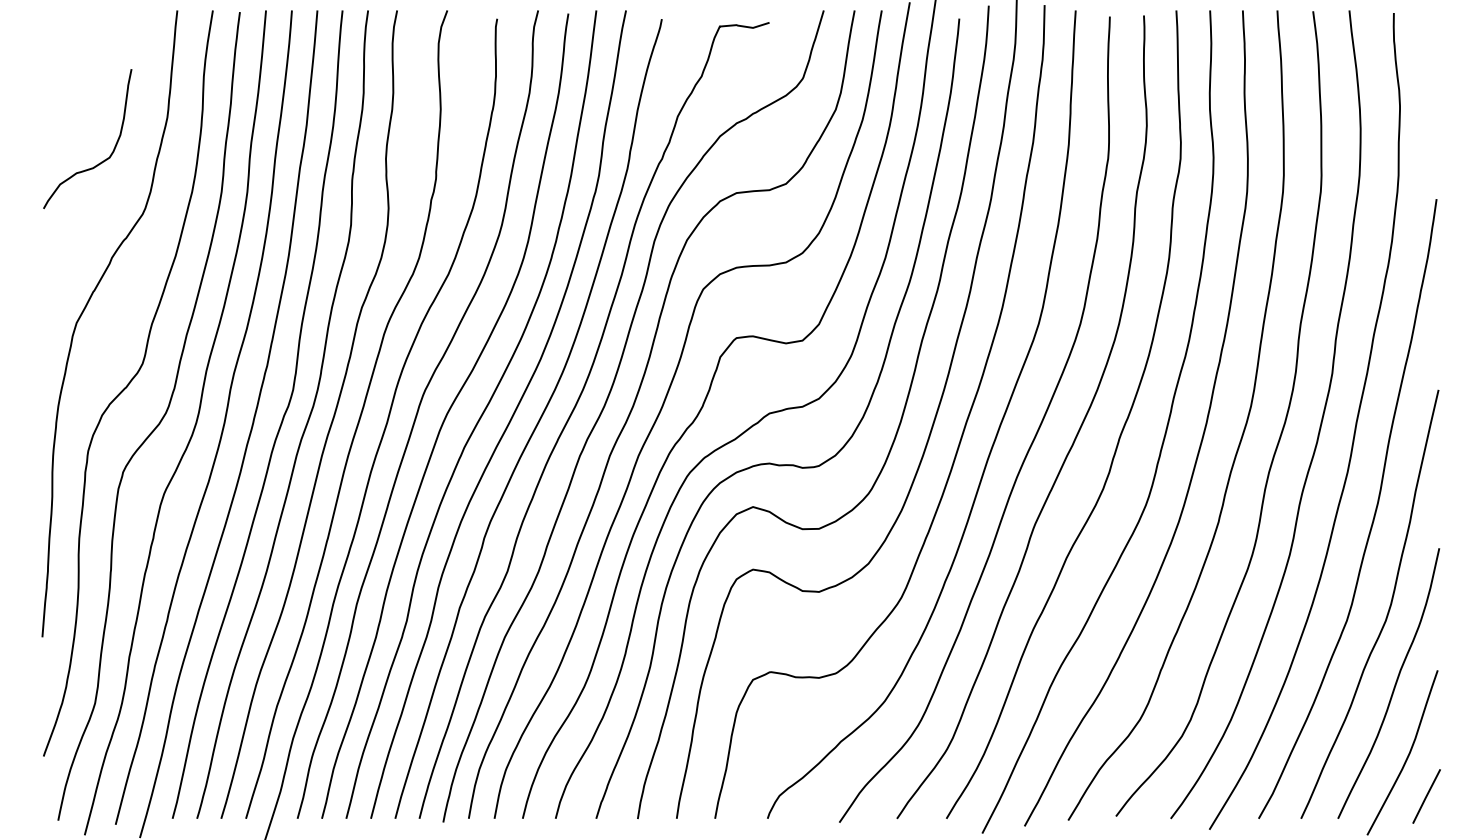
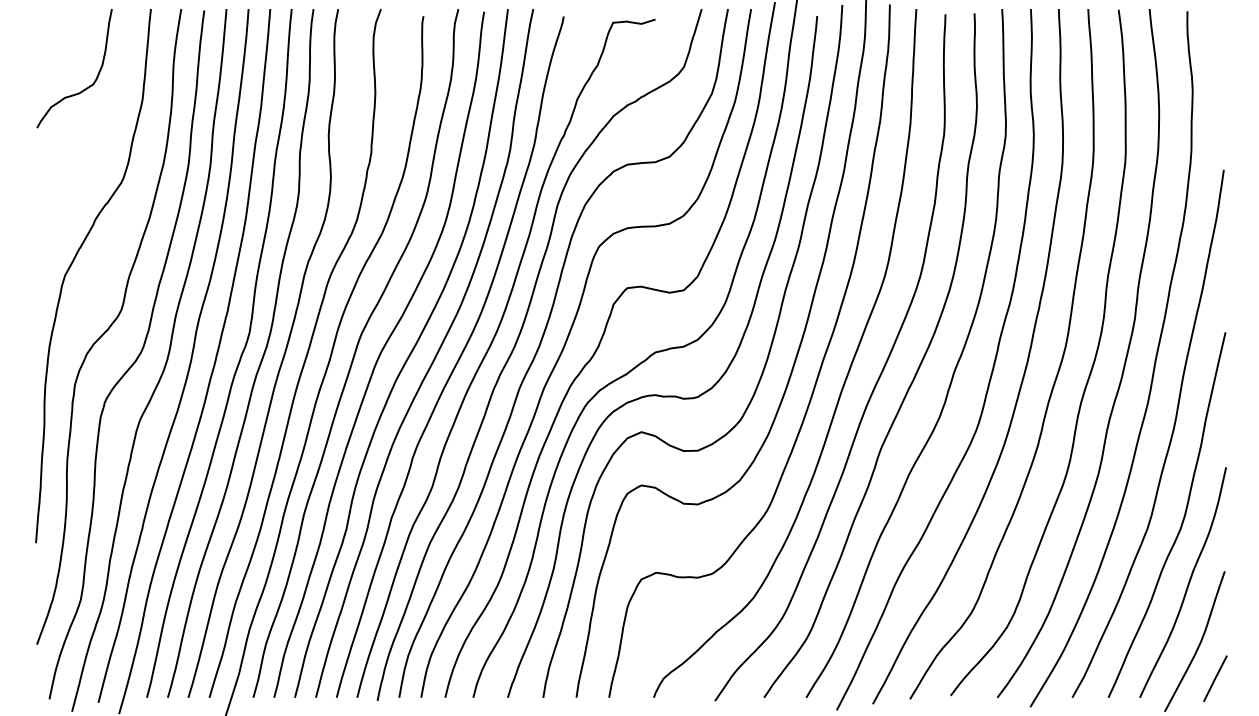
curve: (101, 161) -> (86, 87), moved

